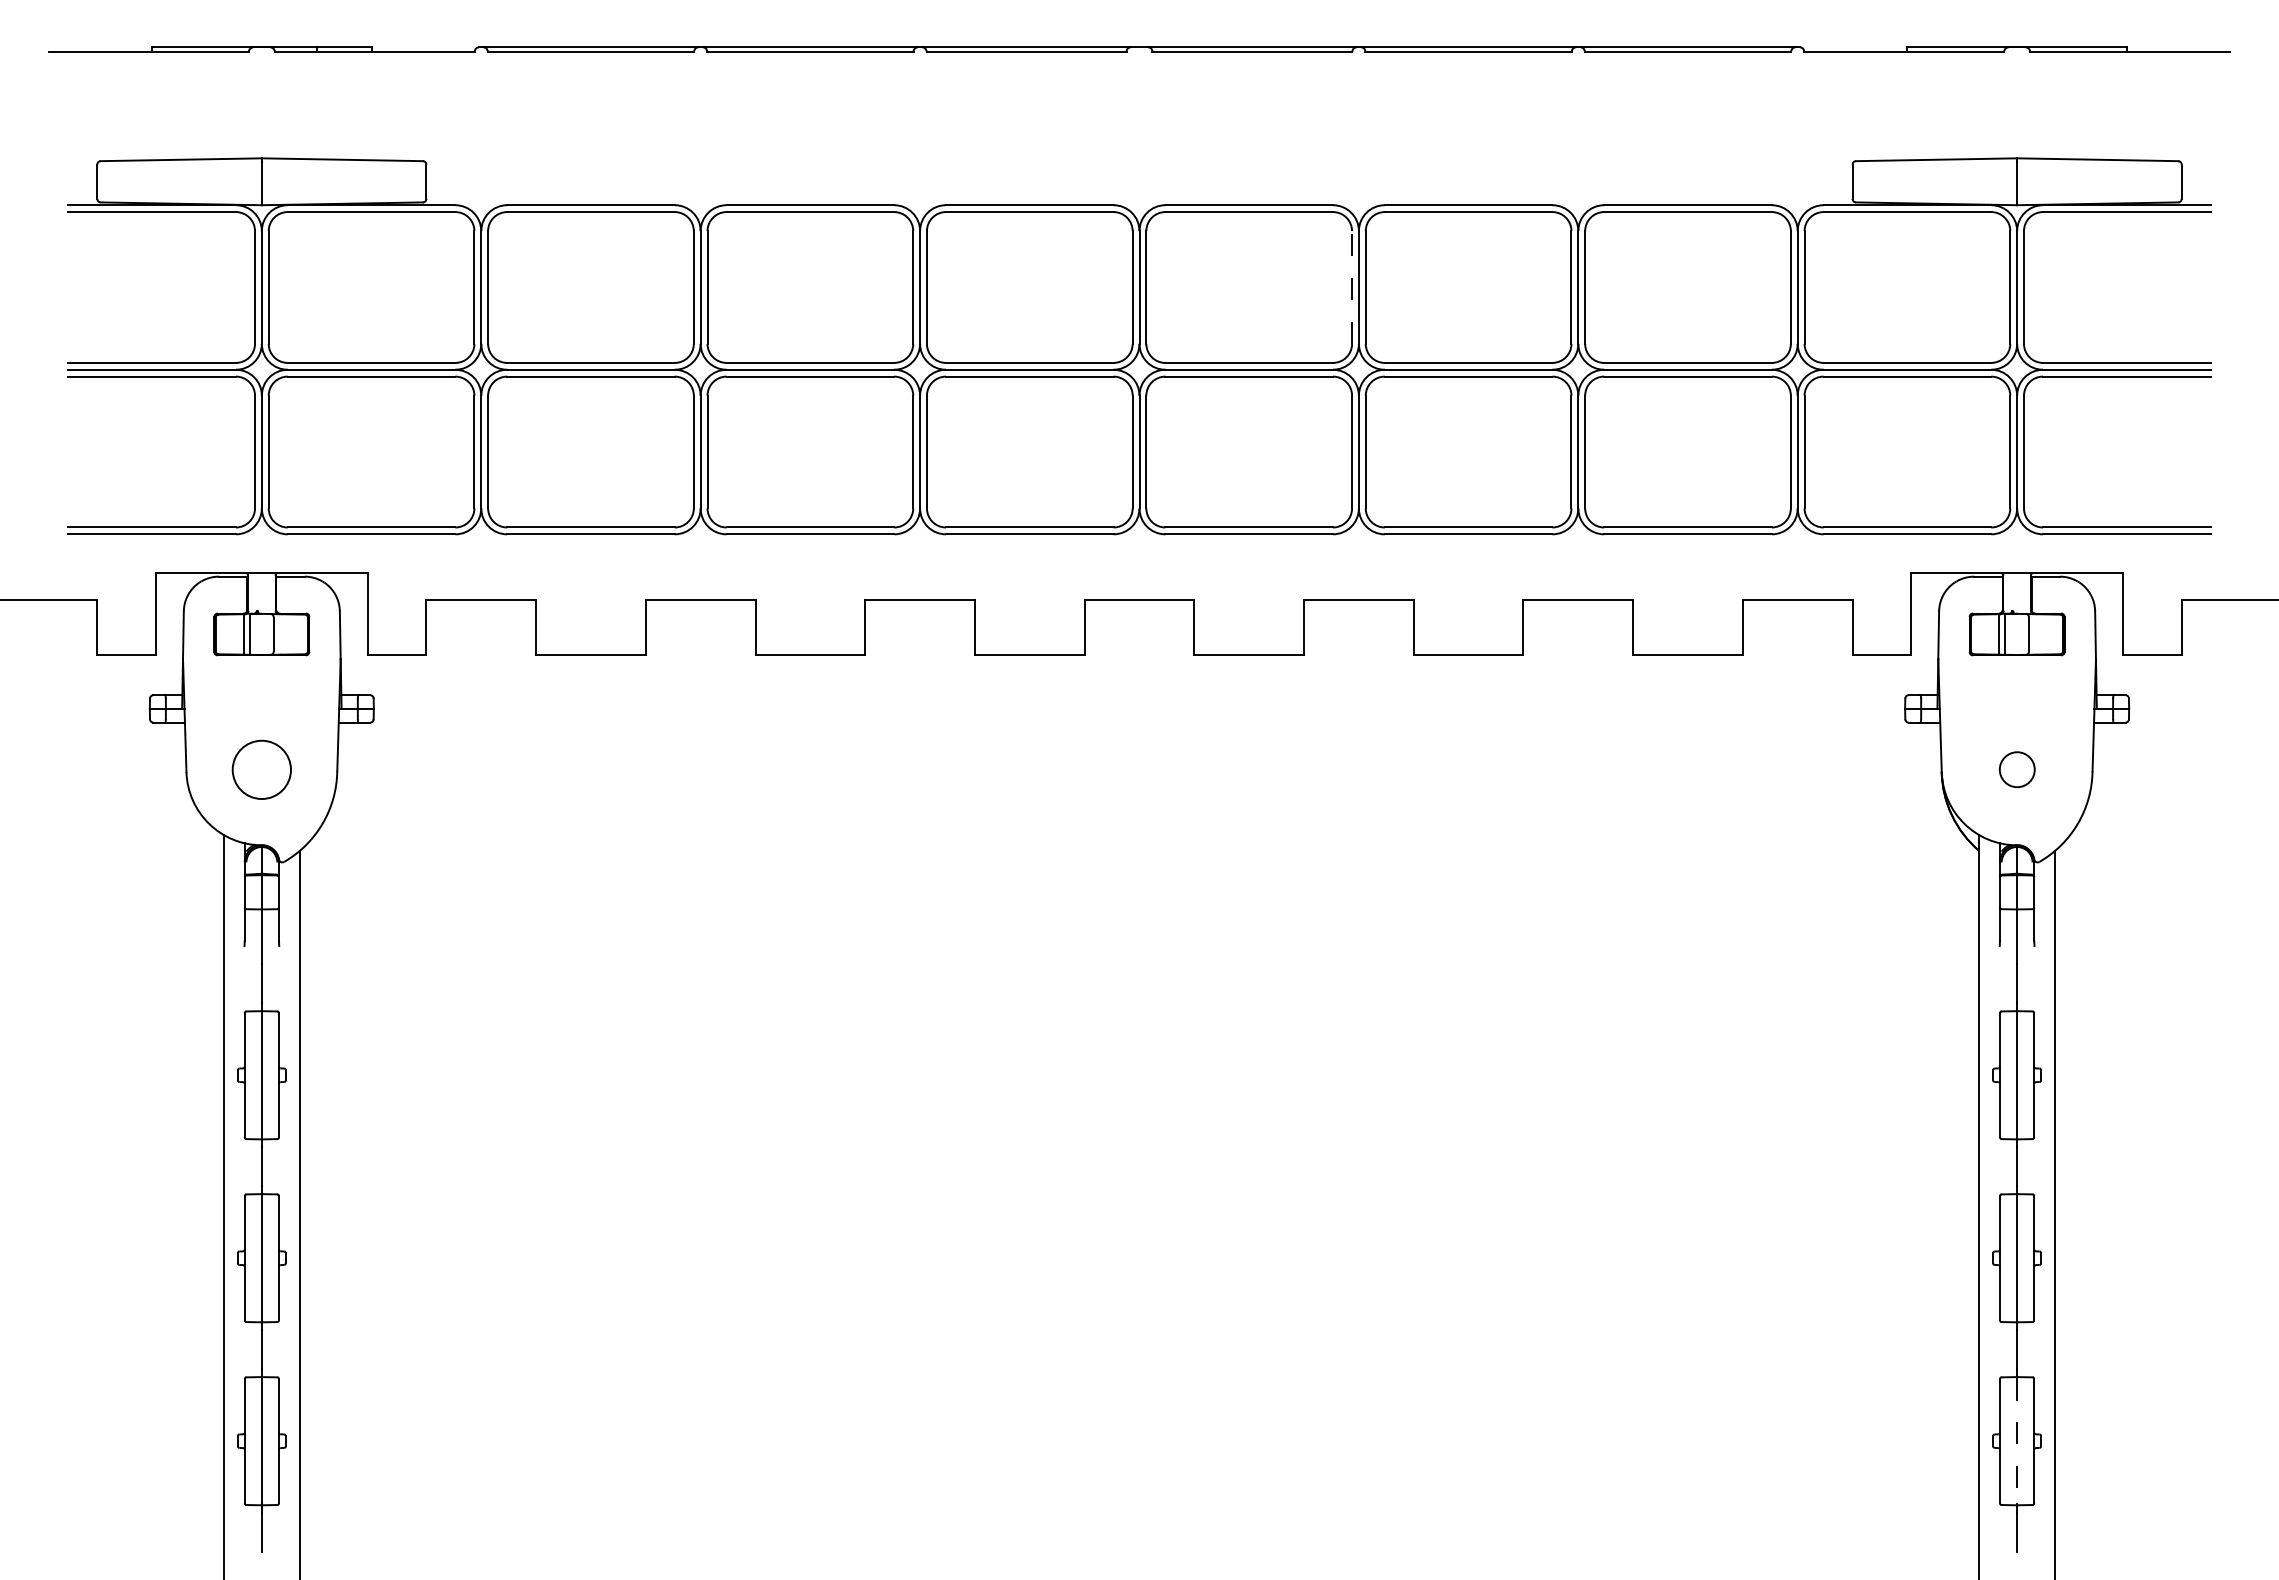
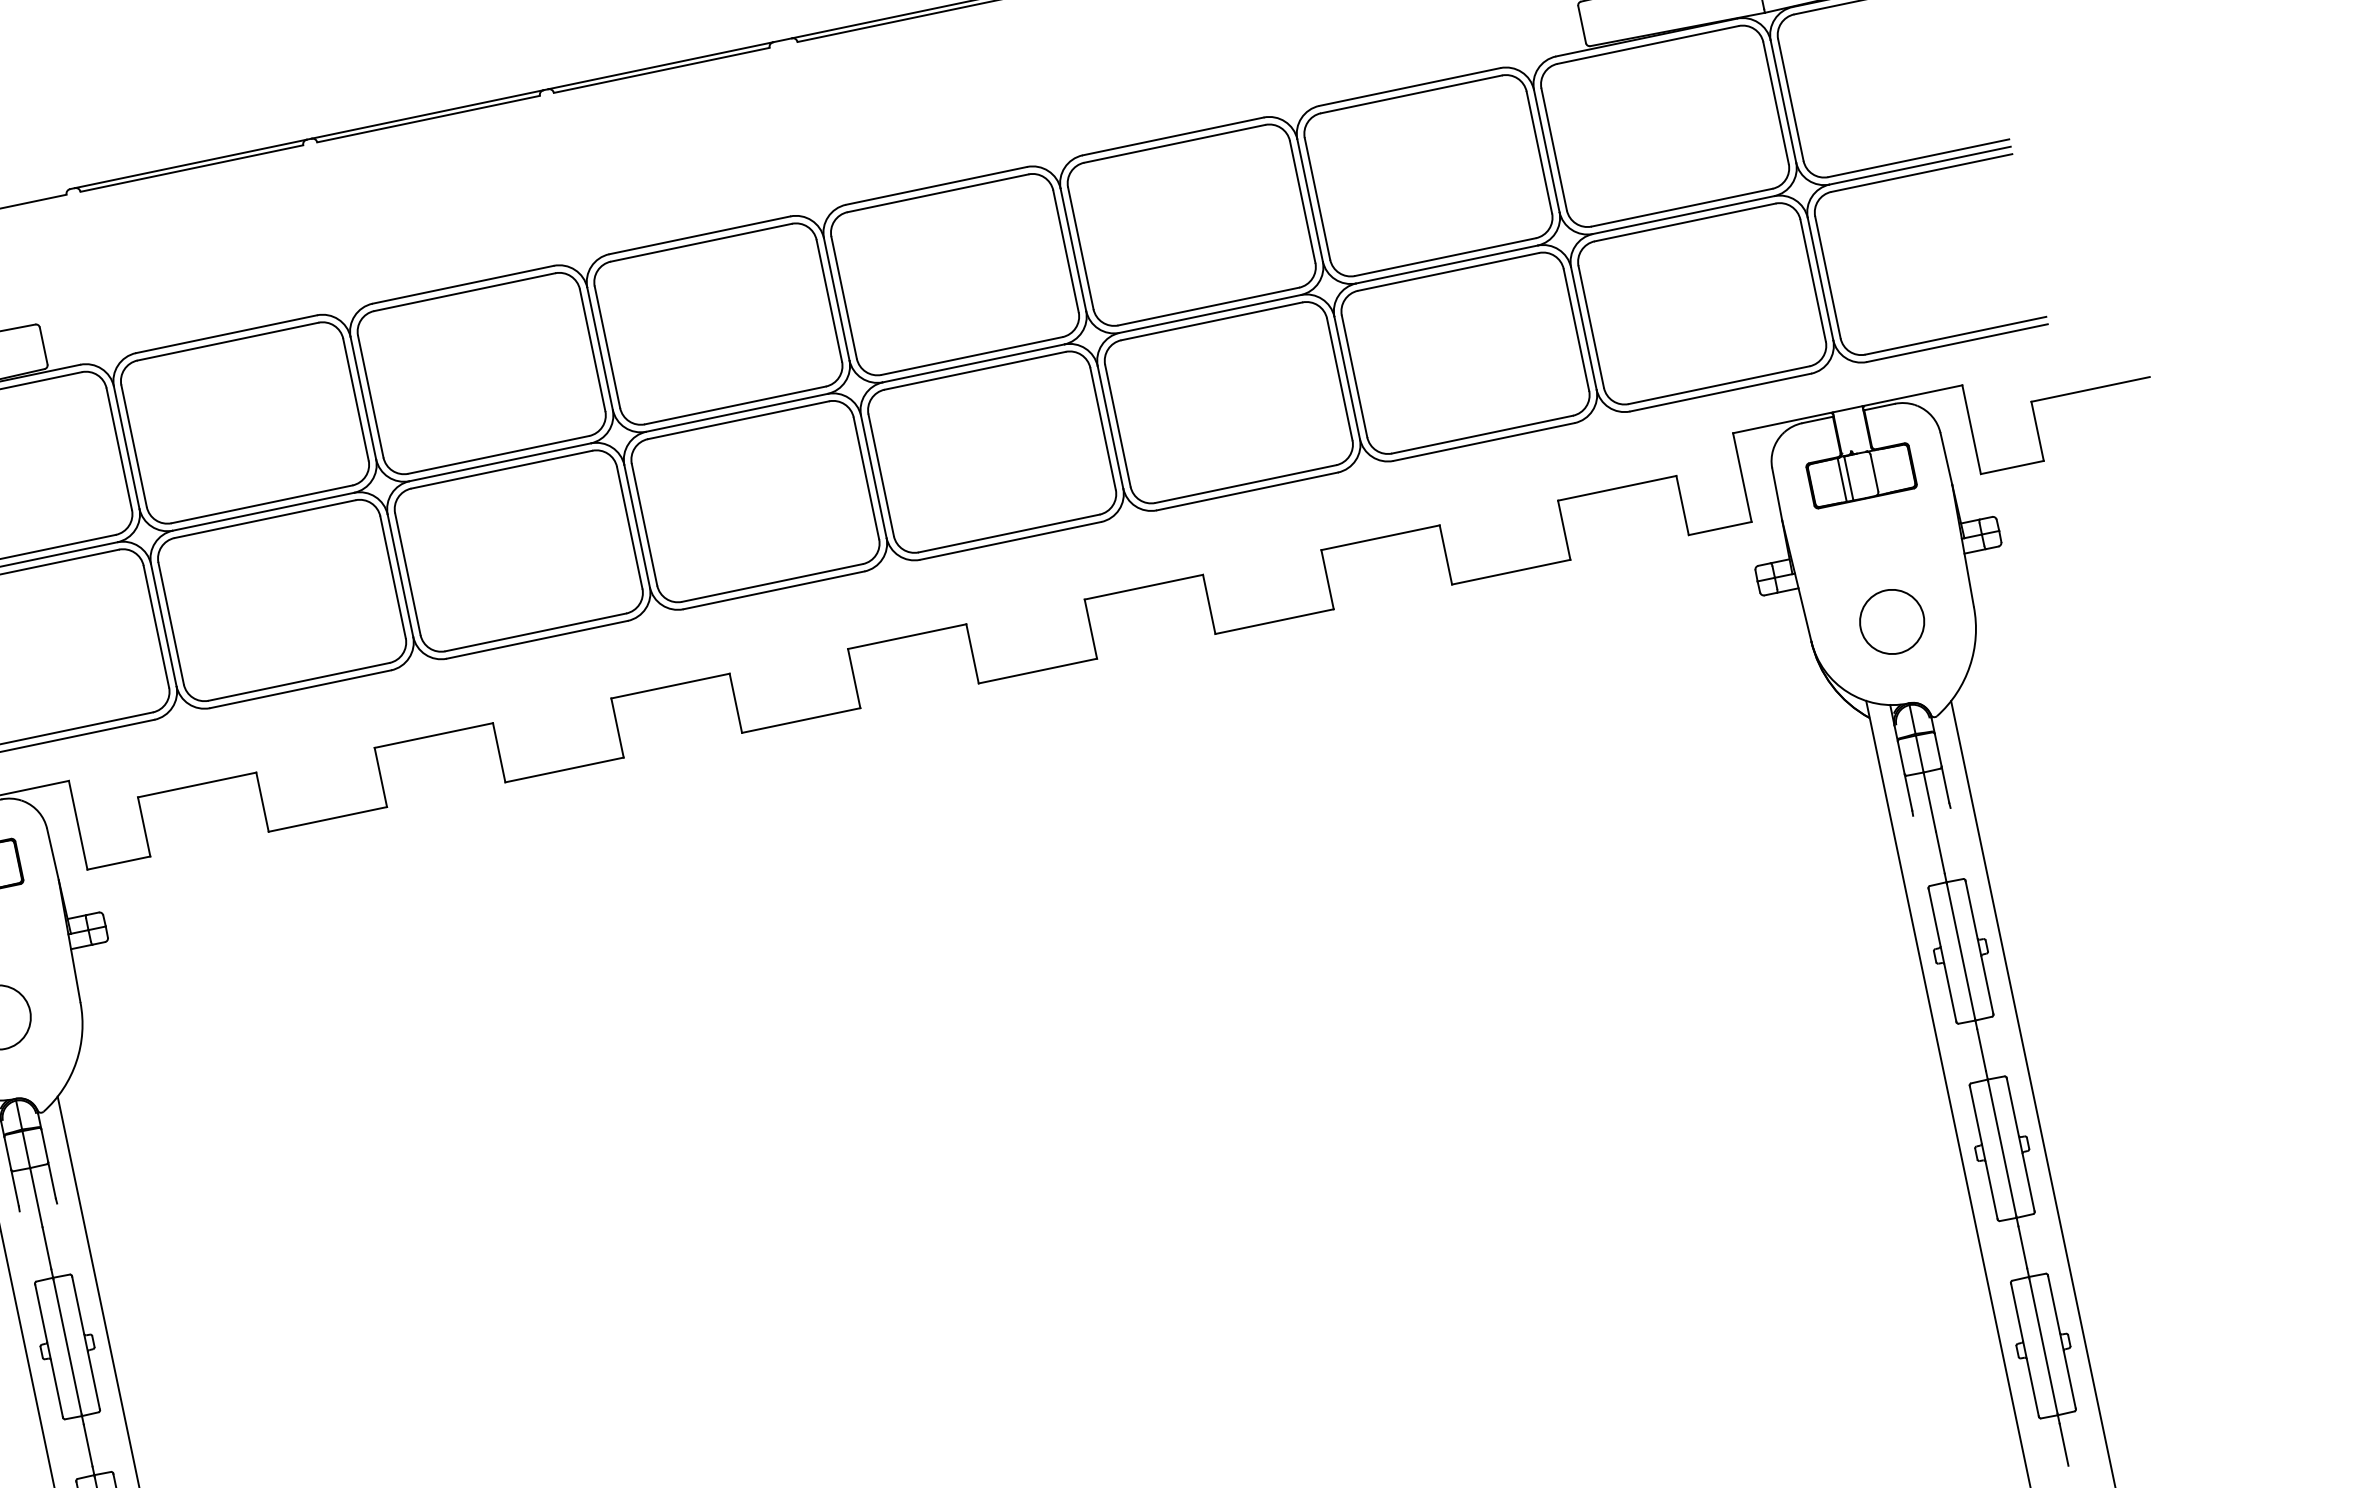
line: (1352, 287) -> (1066, 251), dashed -> solid
circle: (2017, 769) -> (1892, 621), size x1.67
line: (2017, 1441) -> (2043, 1346), dashed -> solid

